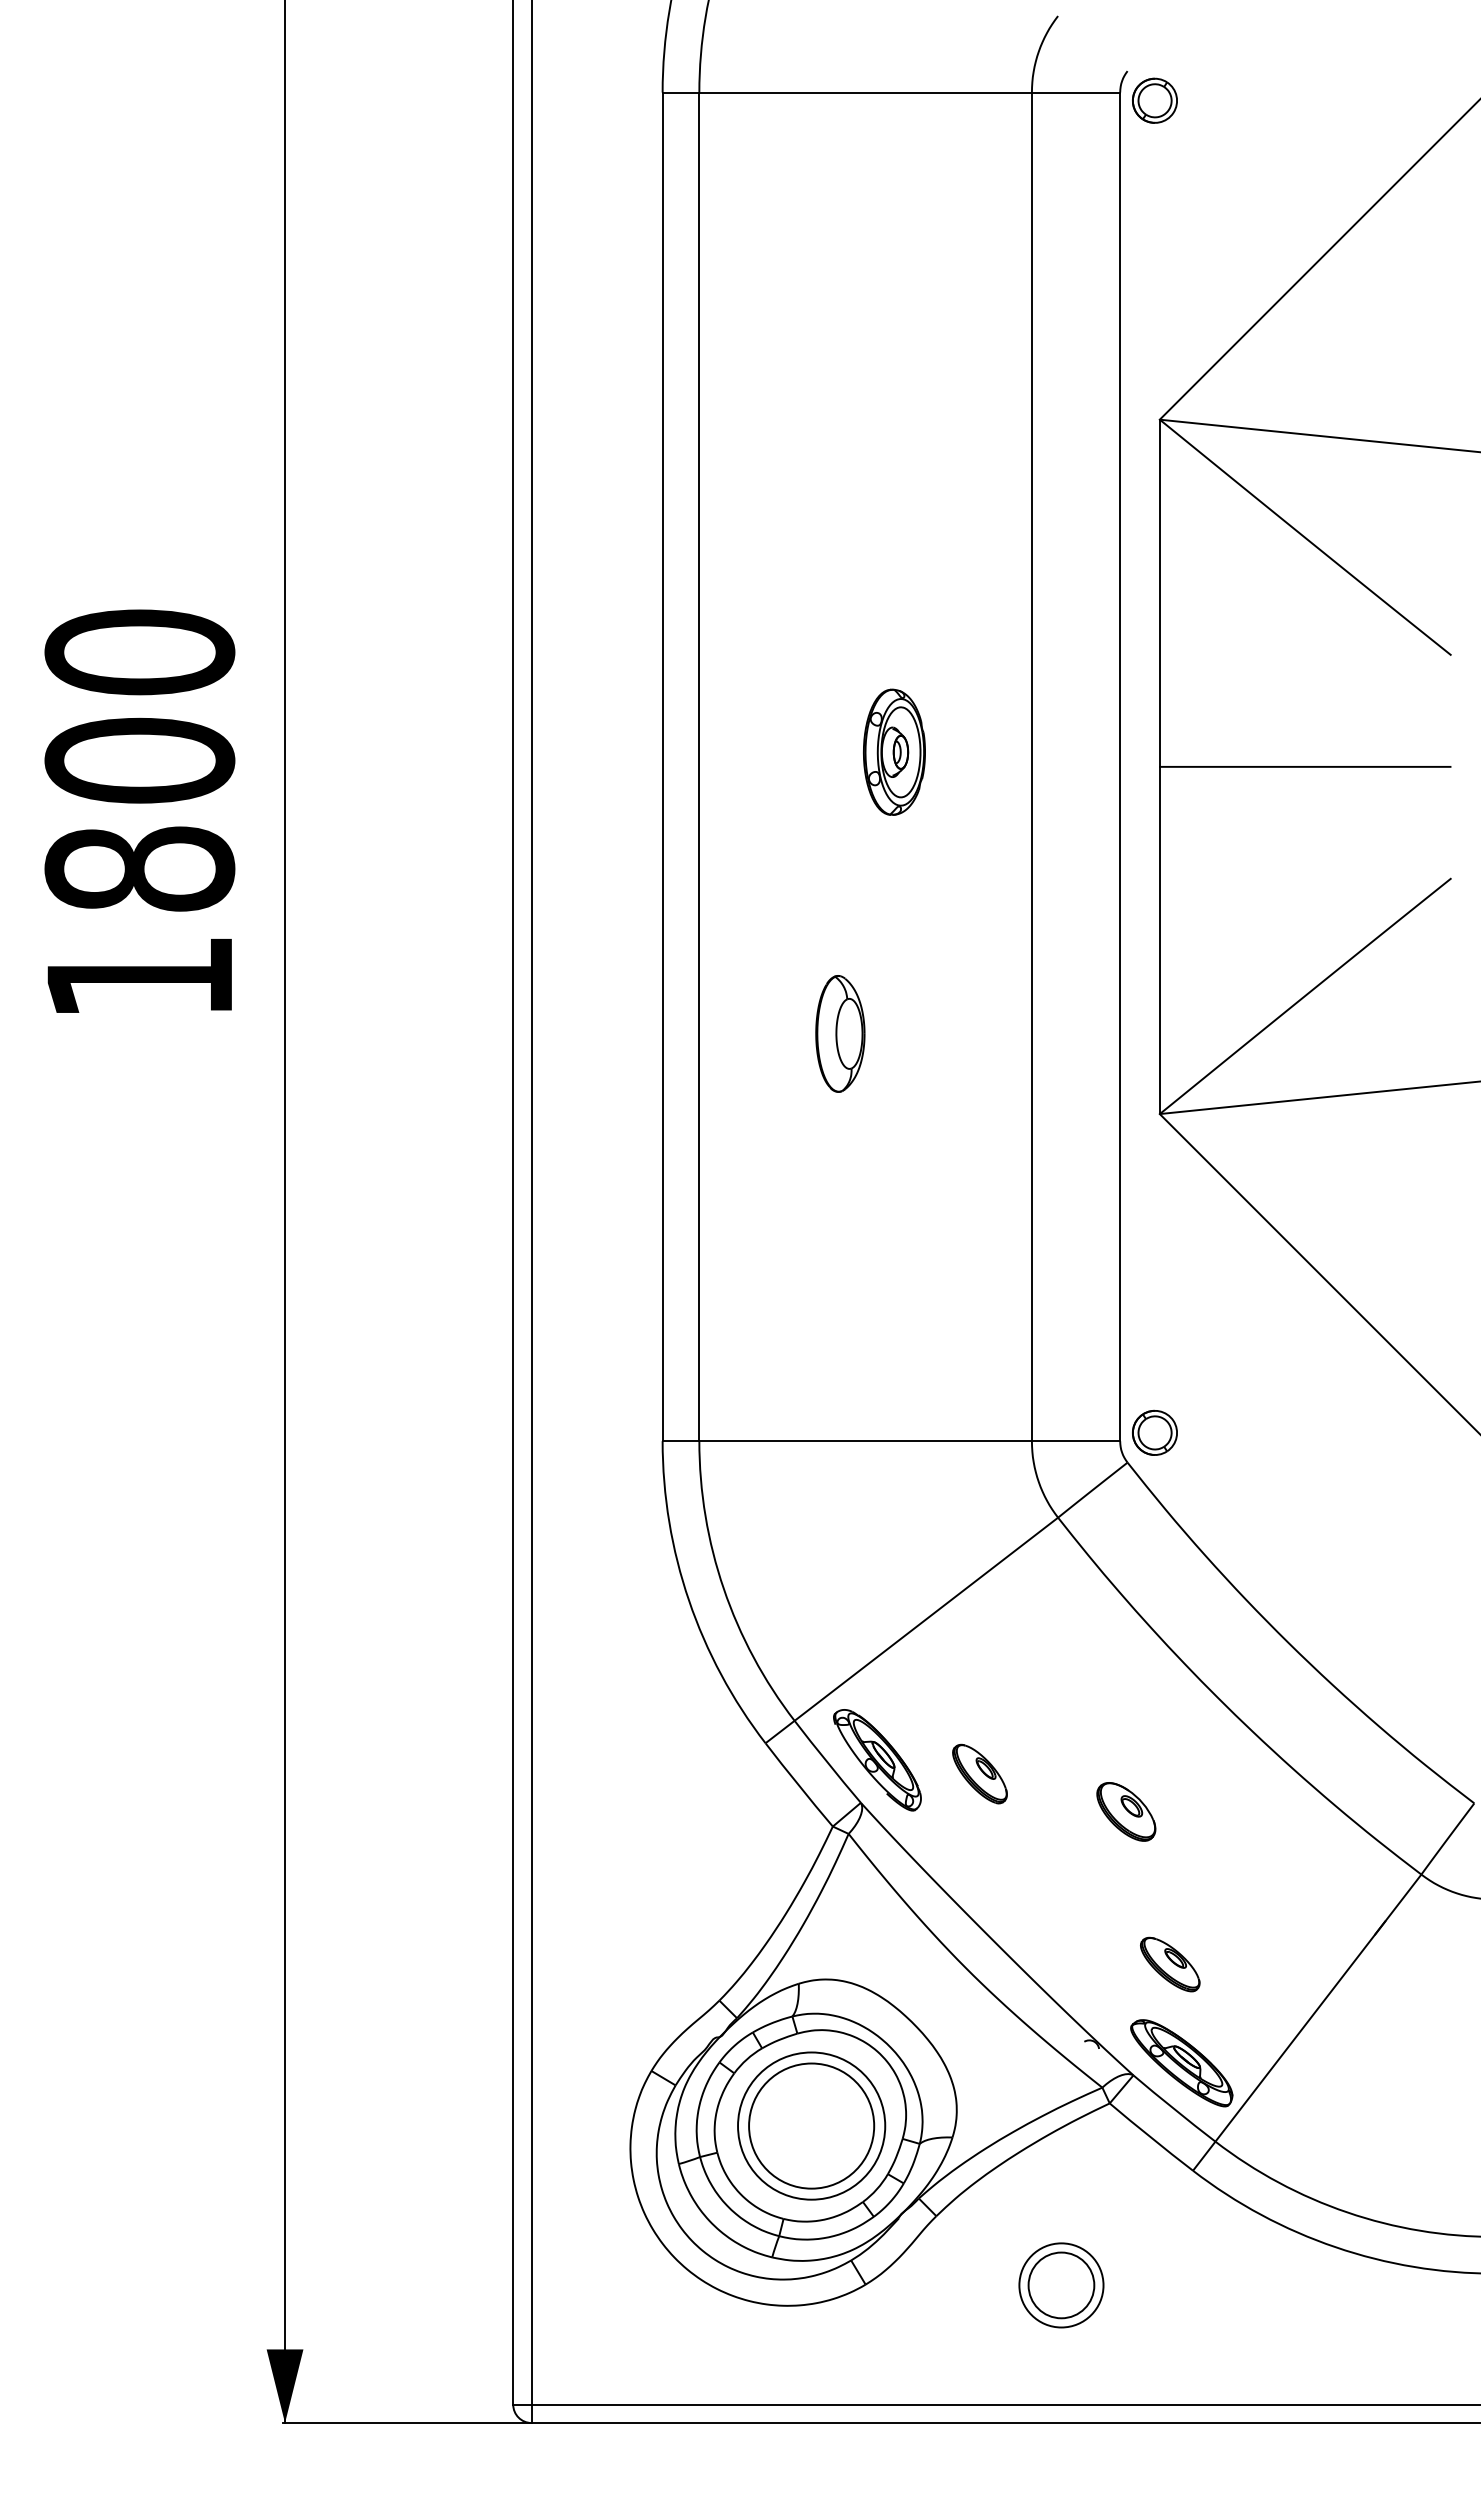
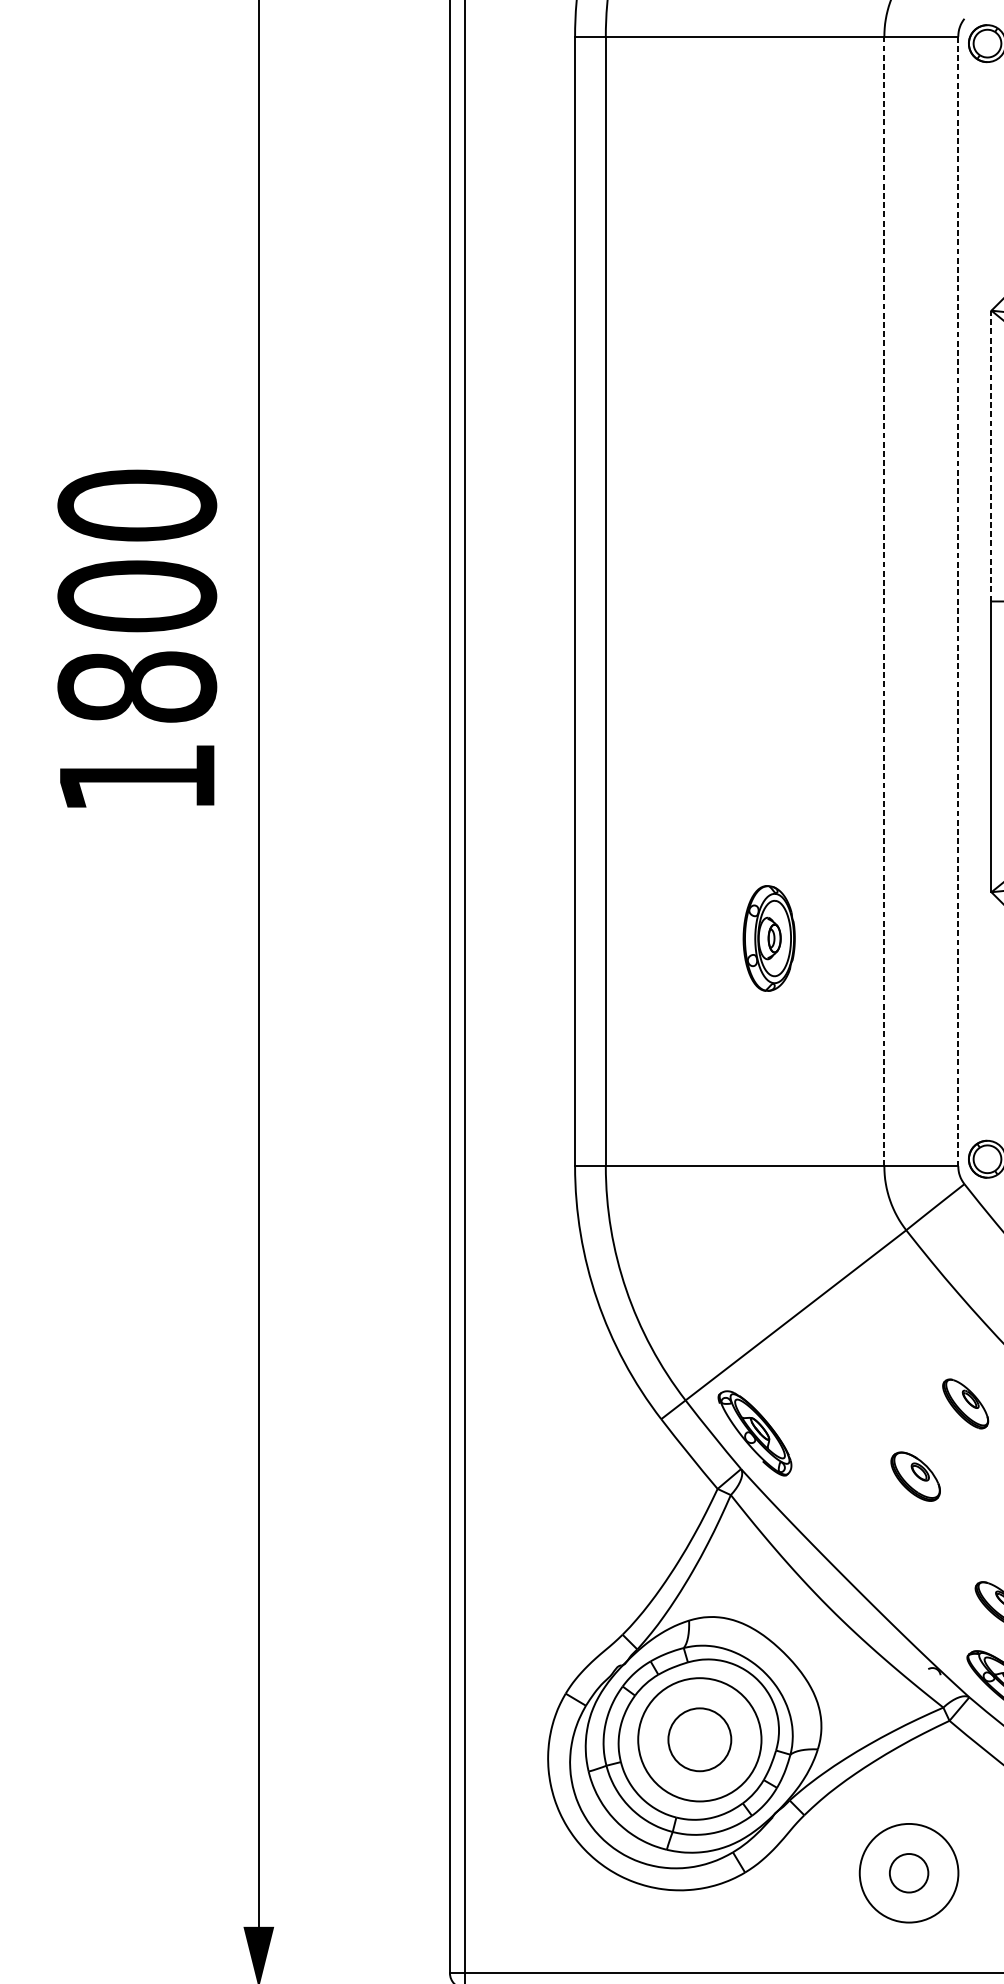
line: (1159, 593) -> (991, 456), solid -> dashed
part: (894, 751) -> (769, 937), moved
line: (1031, 766) -> (884, 601), solid -> dashed
line: (1120, 767) -> (958, 601), solid -> dashed
part: (840, 1033) -> (724, 824), removed
part: (979, 1773) -> (965, 1403), moved
part: (1126, 1811) -> (915, 1476), moved
circle: (811, 2125) -> (699, 1739), size x0.6
circle: (1061, 2285) -> (909, 1873), size x0.7
circle: (1061, 2285) -> (909, 1873), size x1.4

